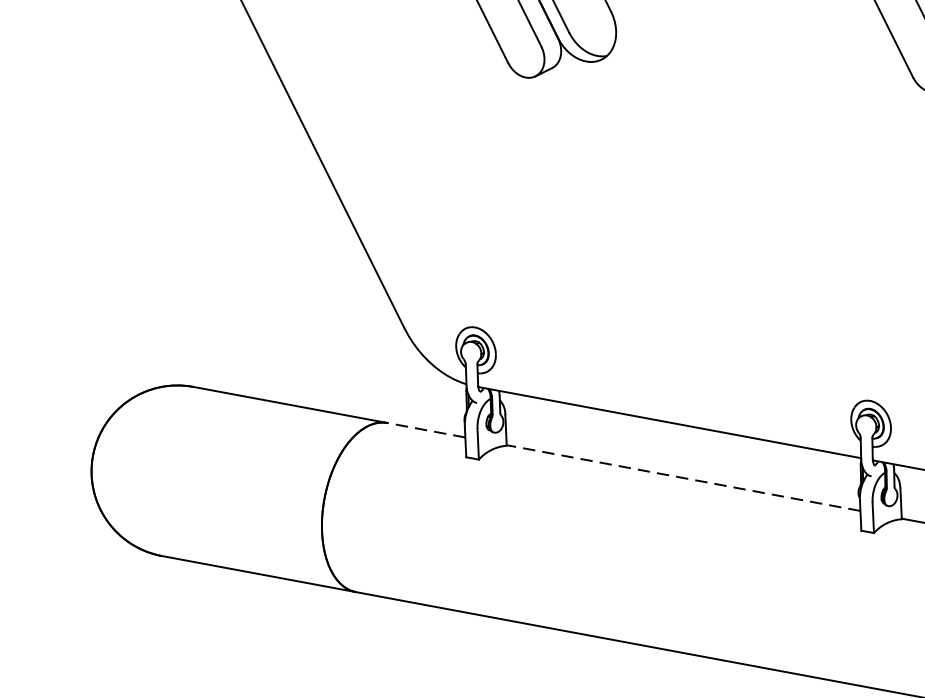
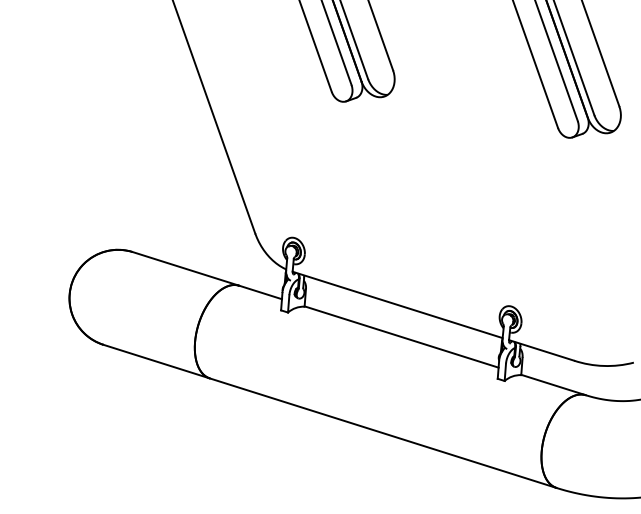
line: (426, 430) -> (260, 292), dashed -> solid
line: (683, 478) -> (401, 337), dashed -> solid

